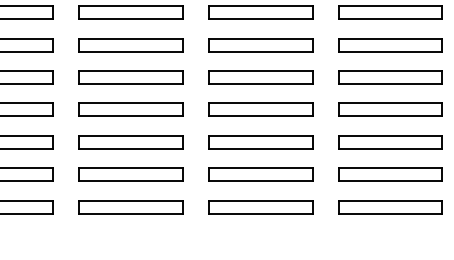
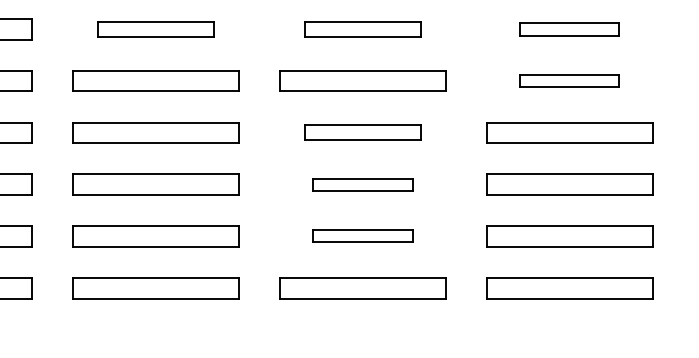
part: (130, 45) -> (154, 30), size x0.7
part: (260, 45) -> (362, 30), size x0.7
part: (390, 45) -> (569, 30), size x0.6
part: (390, 77) -> (569, 81), size x0.6
part: (260, 109) -> (362, 132), size x0.7
part: (260, 142) -> (362, 184), size x0.6
part: (260, 174) -> (362, 235), size x0.6

